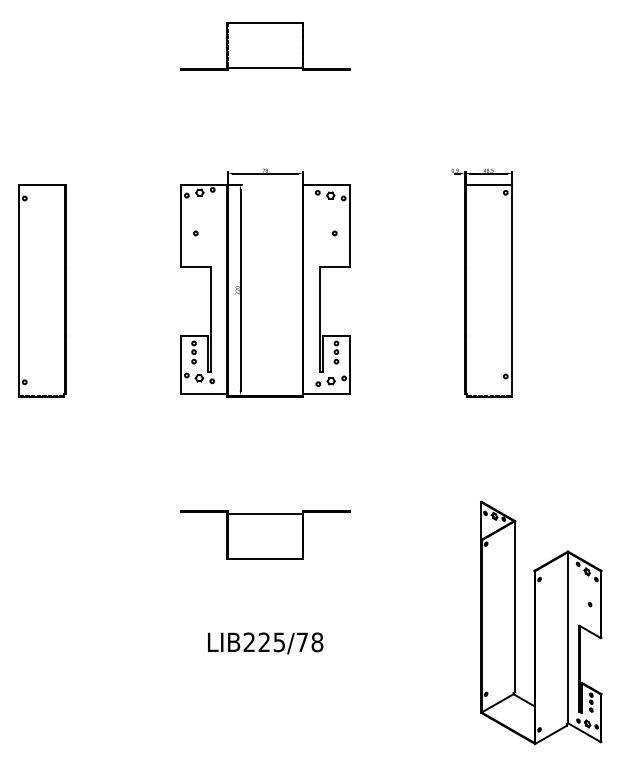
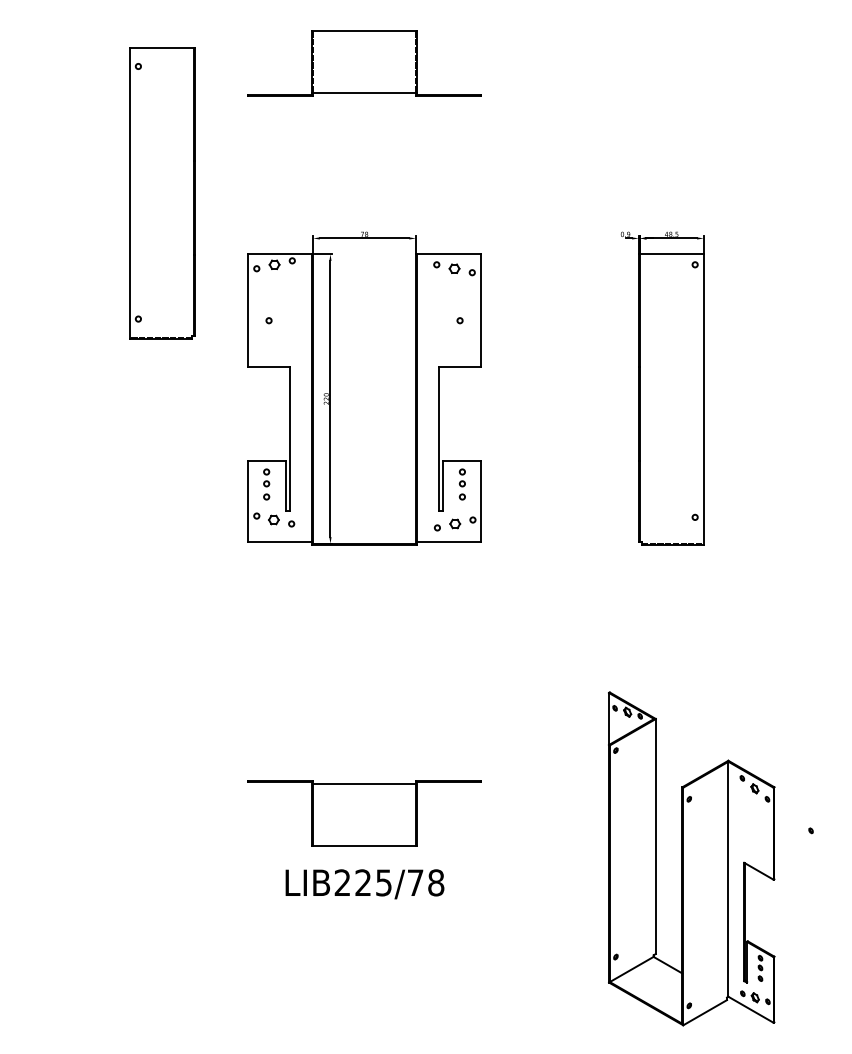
part: (42, 290) -> (162, 192), moved
part: (265, 534) -> (364, 812), moved
part: (541, 622) -> (692, 858), moved

